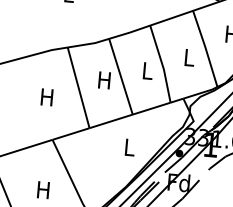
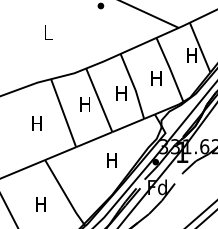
text: (188, 57) -> (156, 78), L -> H
text: (147, 71) -> (121, 93), L -> H
text: (128, 147) -> (111, 160), L -> H

